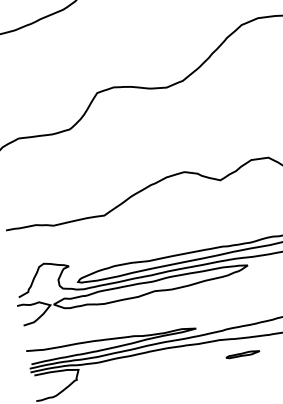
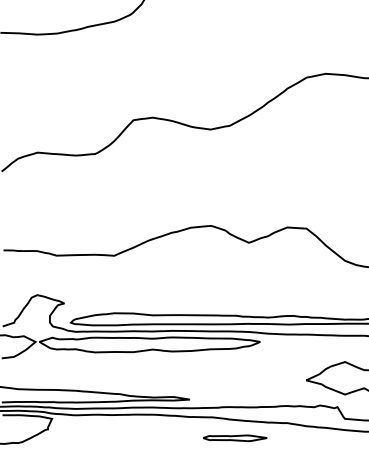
part: (243, 354) -> (235, 438), size x1.67

